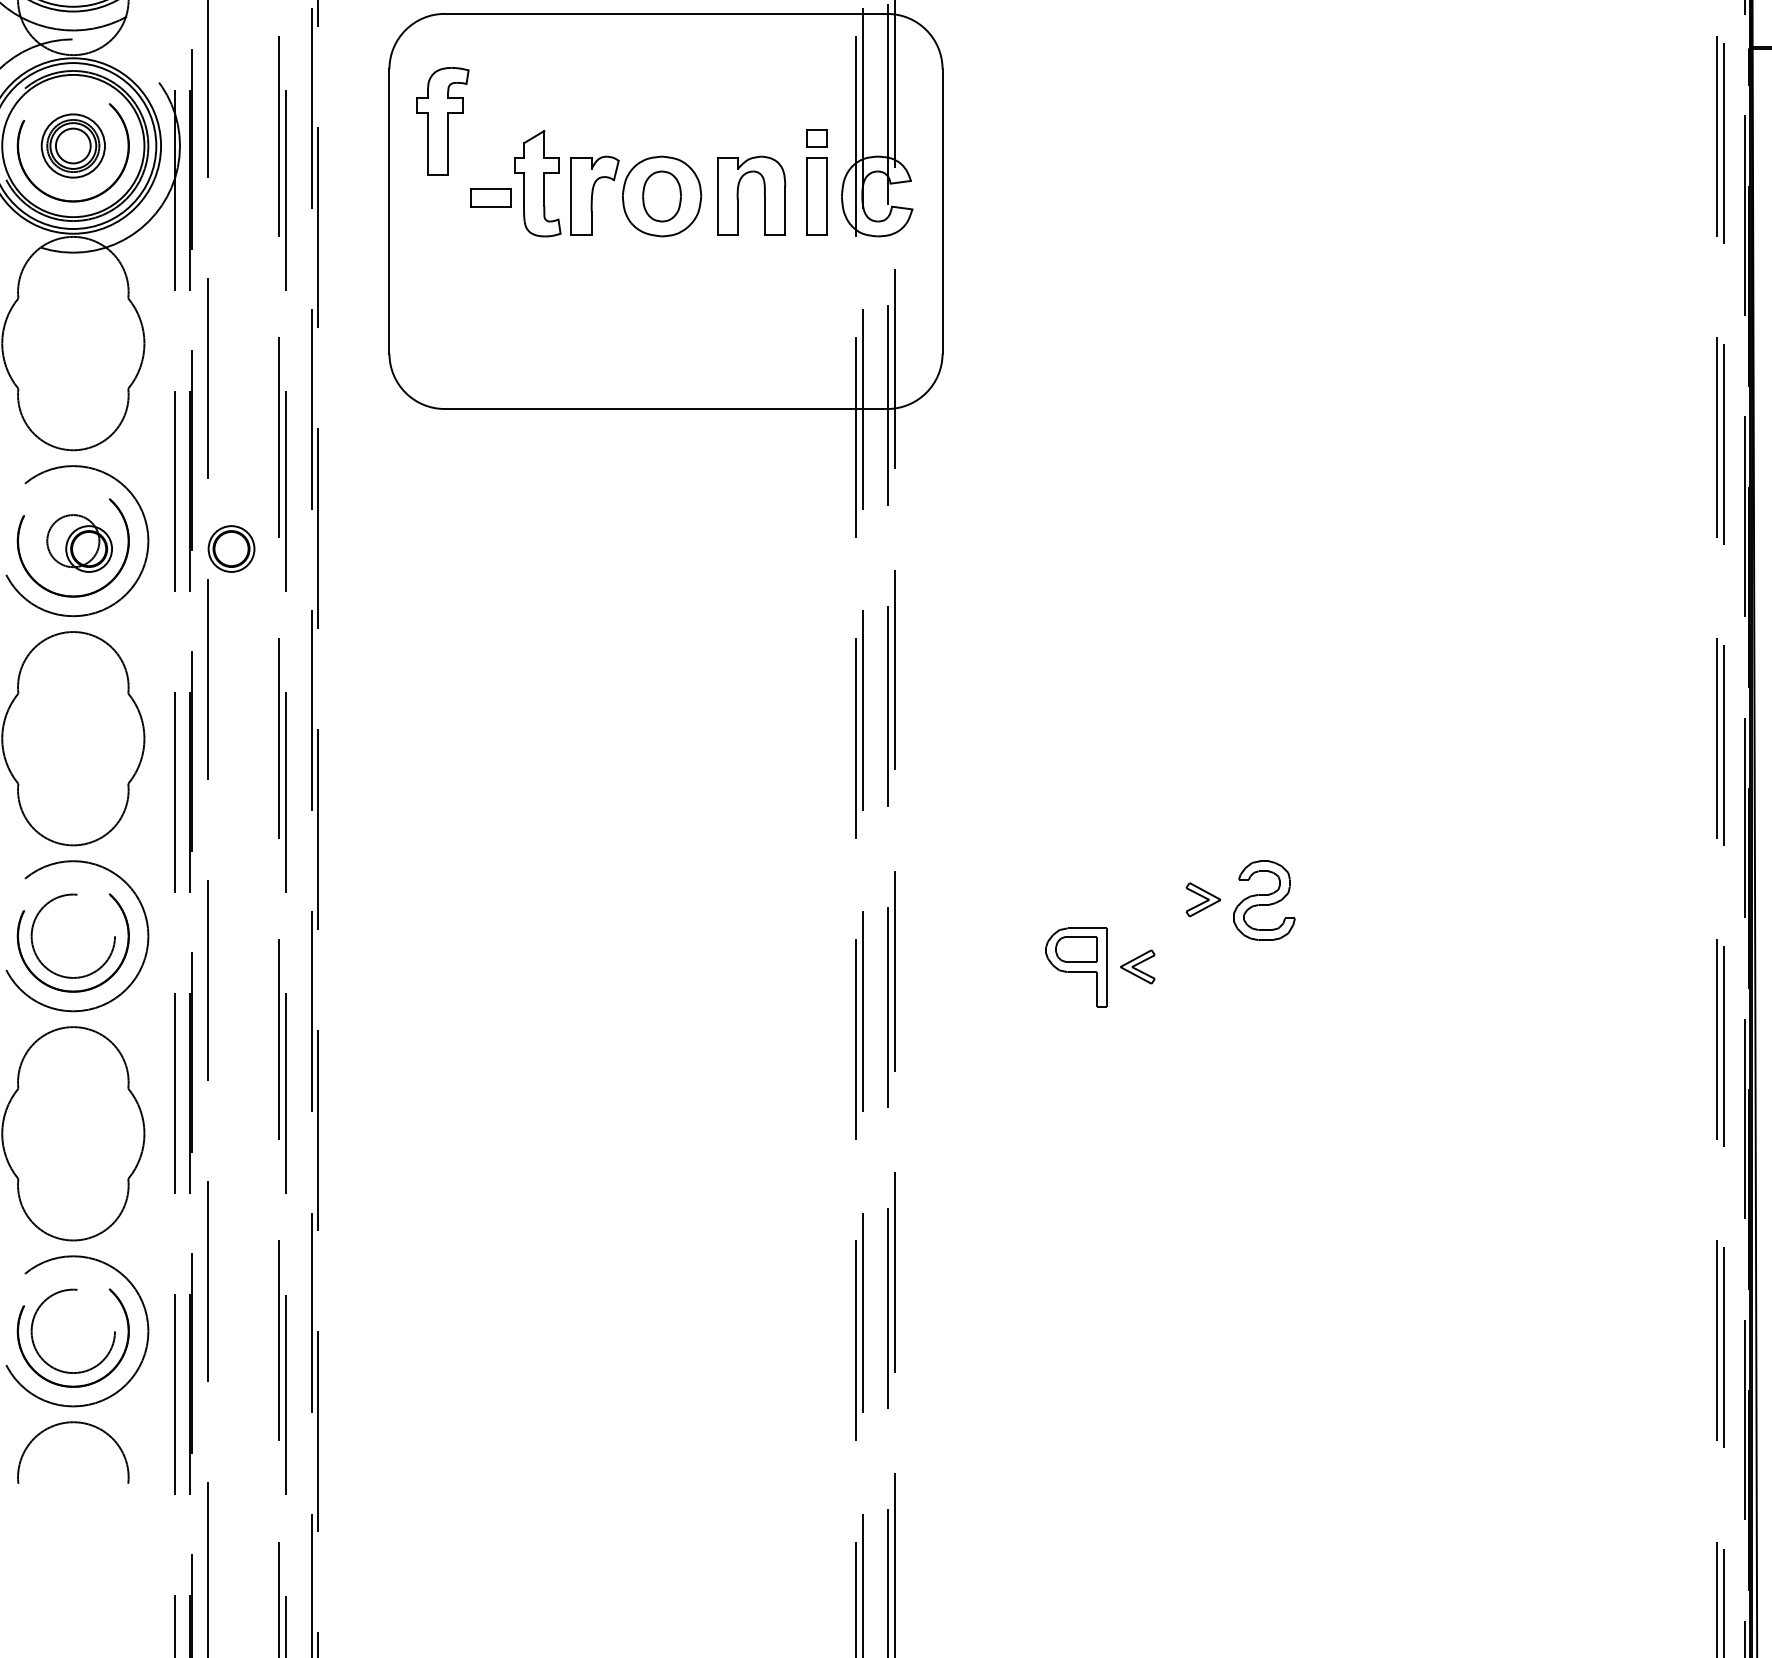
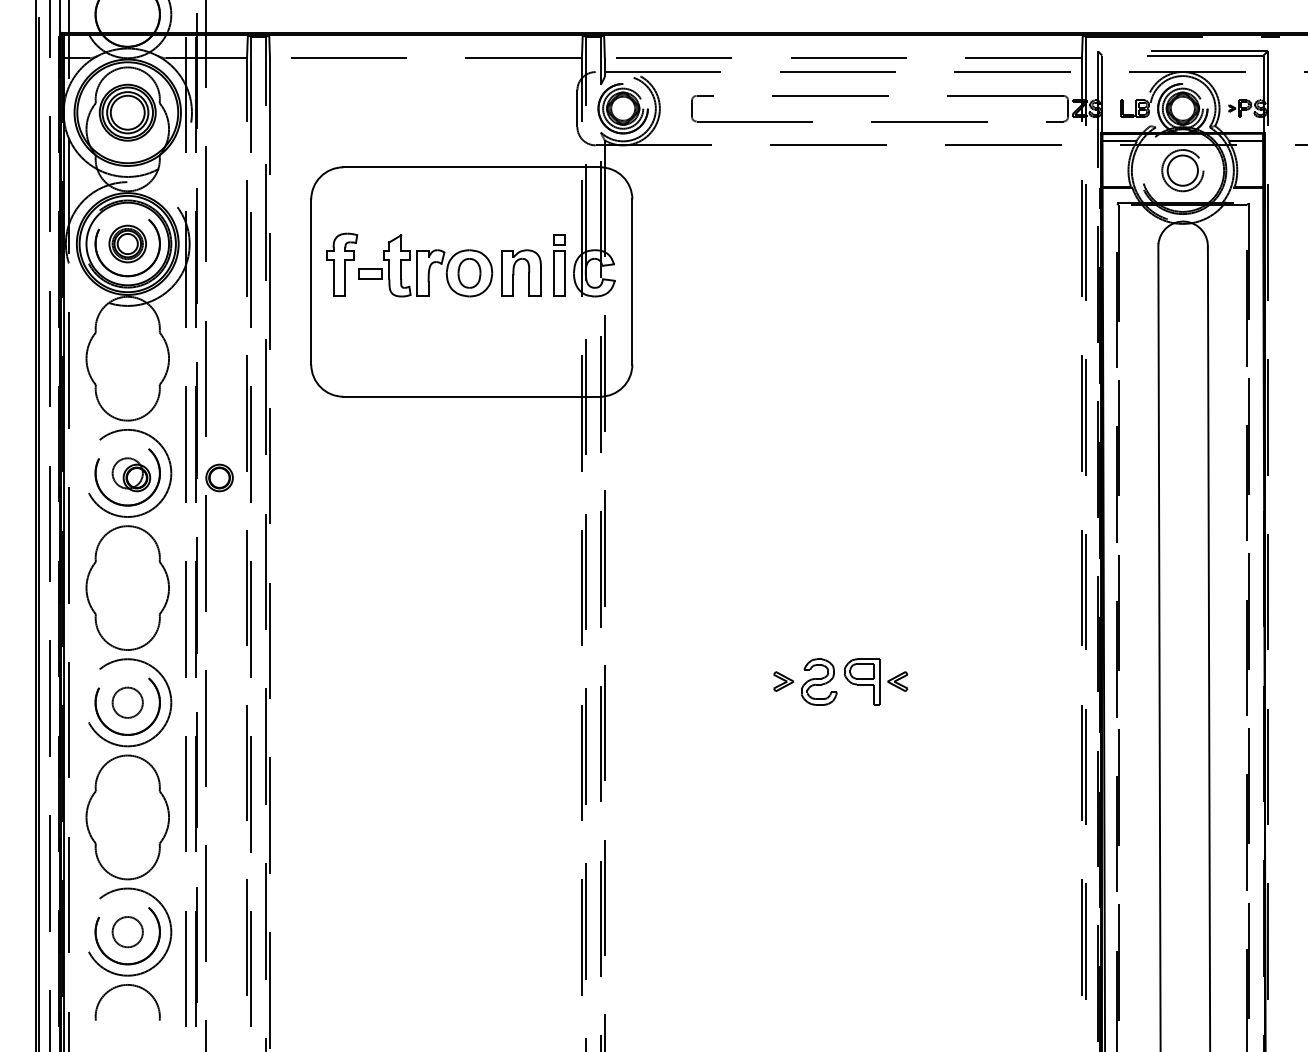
part: (443, 120) -> (342, 264), moved
circle: (72, 935) -> (127, 702), size x0.62
part: (1099, 966) -> (875, 681), moved
circle: (72, 1331) -> (127, 932), size x0.62

